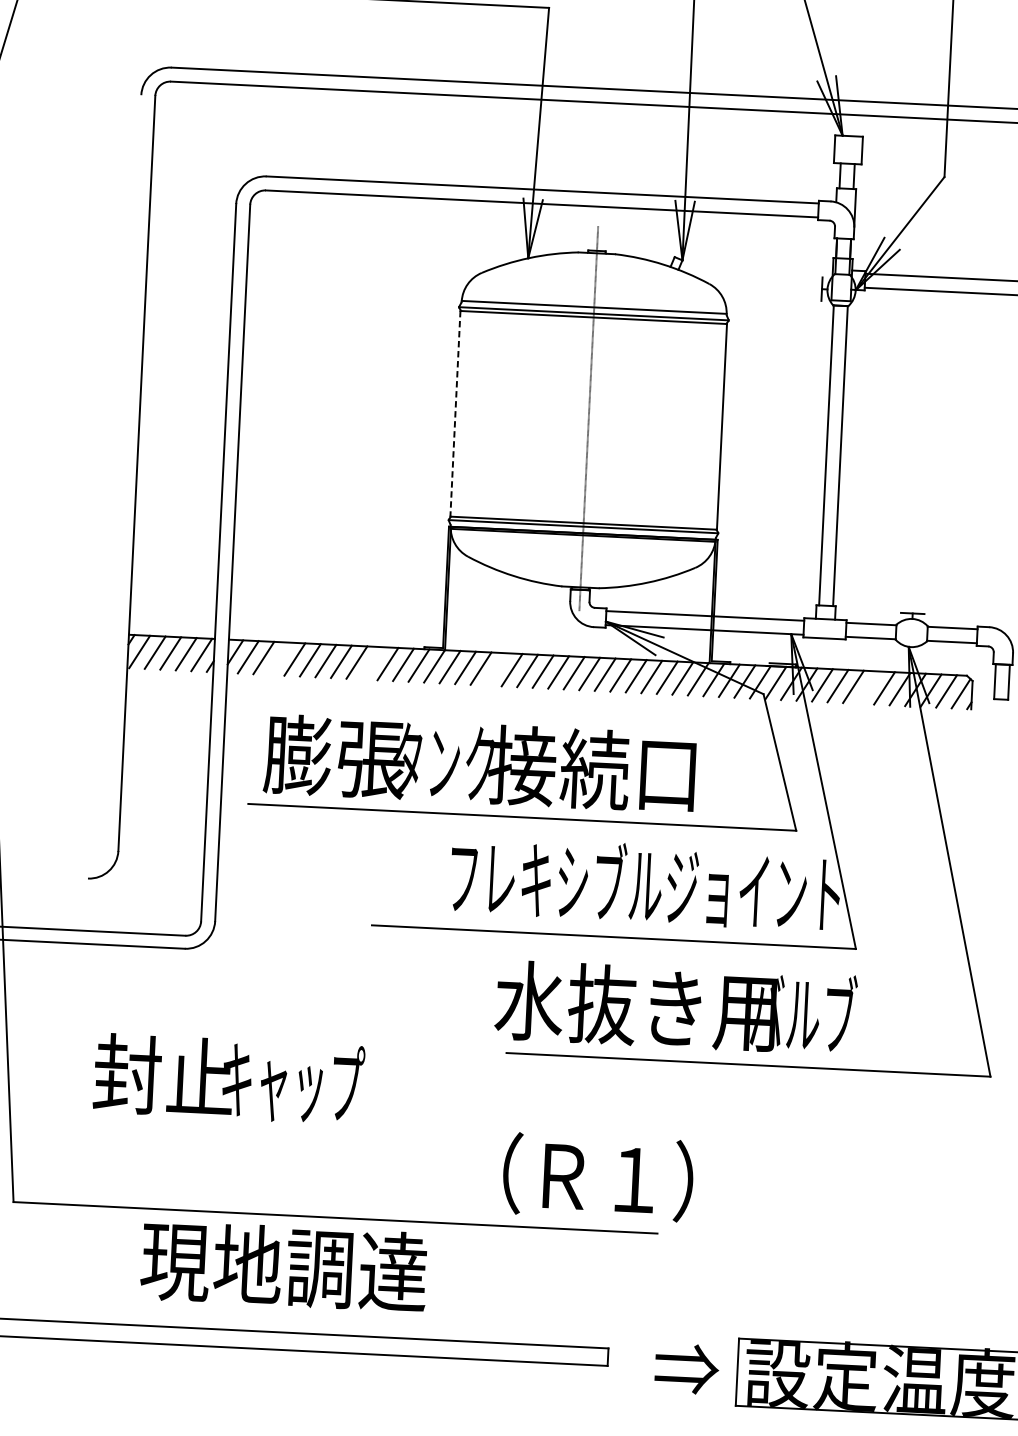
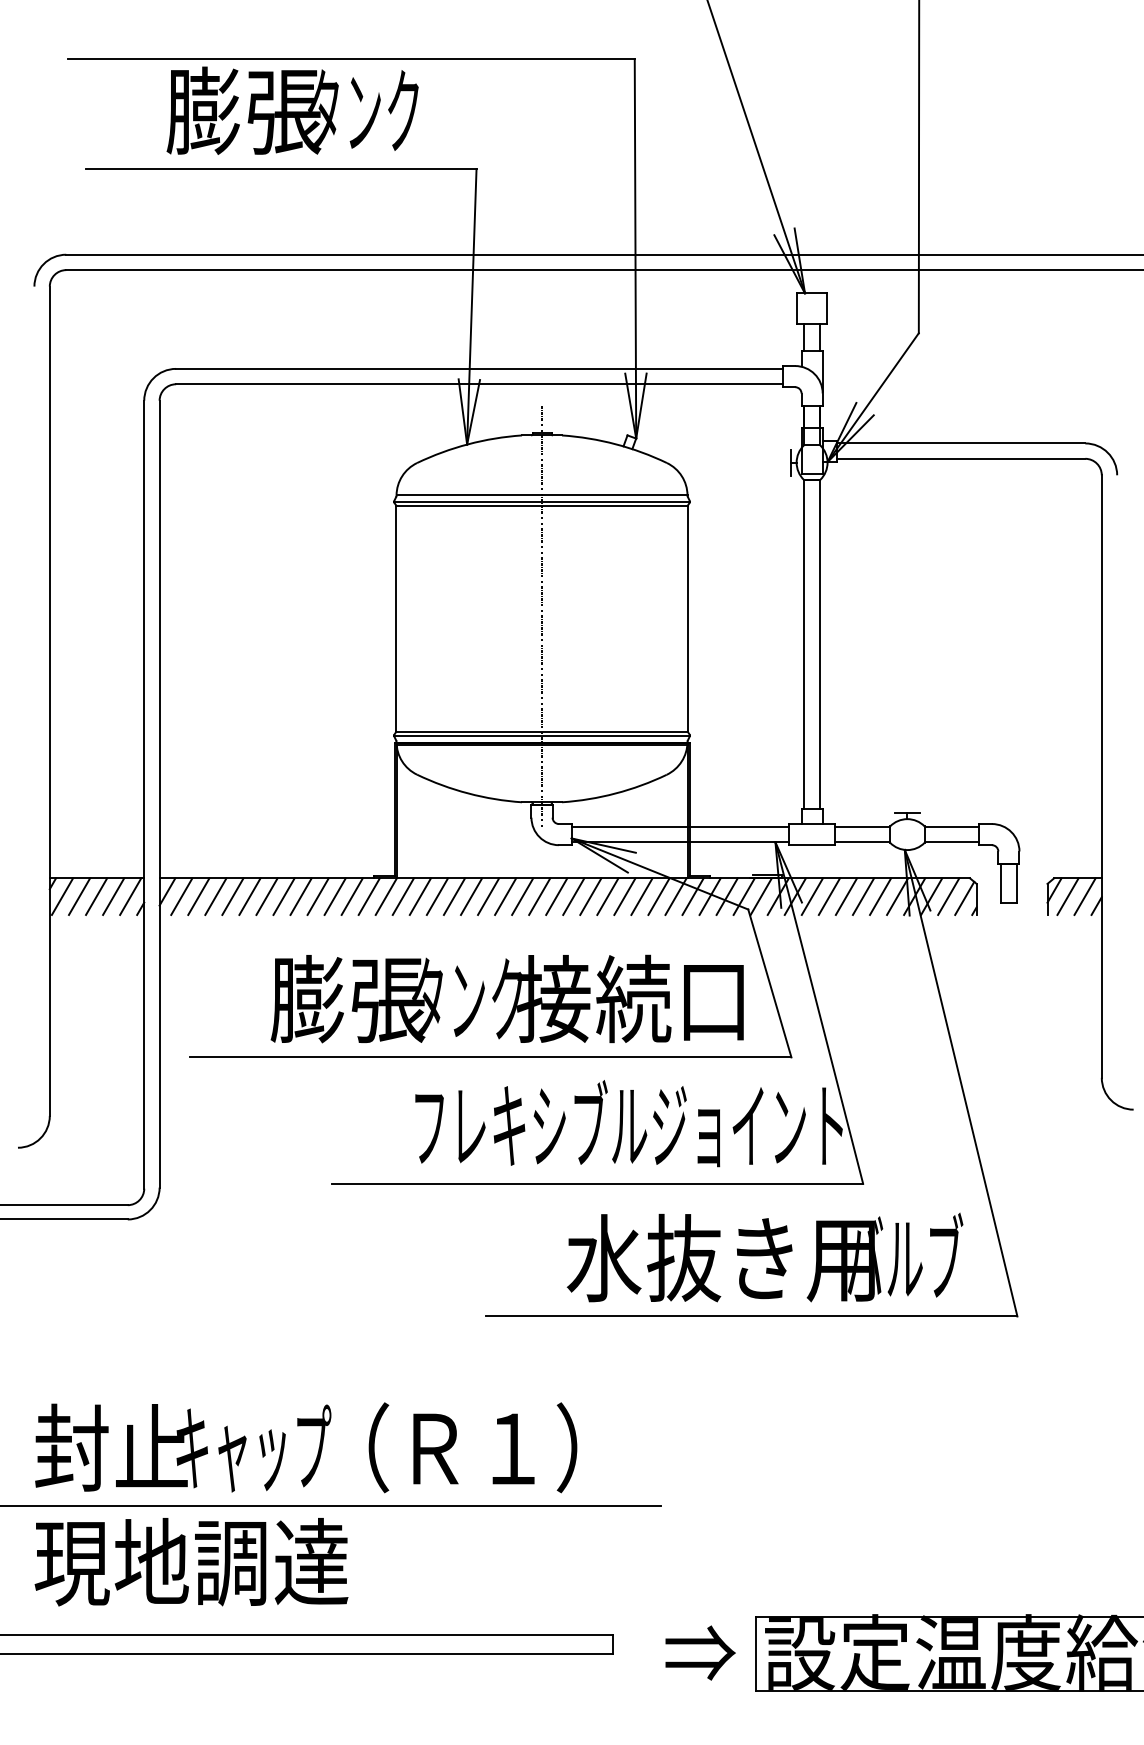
line: (455, 413) -> (395, 618), dashed -> solid
line: (279, 658) -> (215, 896), added
line: (371, 663) -> (317, 896), added
line: (496, 669) -> (454, 896), added
line: (869, 687) -> (863, 896), added
text: (479, 763) -> (506, 998), moved
text: (675, 1007) -> (764, 1257), moved
text: (229, 1078) -> (183, 1447), moved
text: (597, 1177) -> (472, 1447), moved
text: (283, 1266) -> (191, 1562), moved

